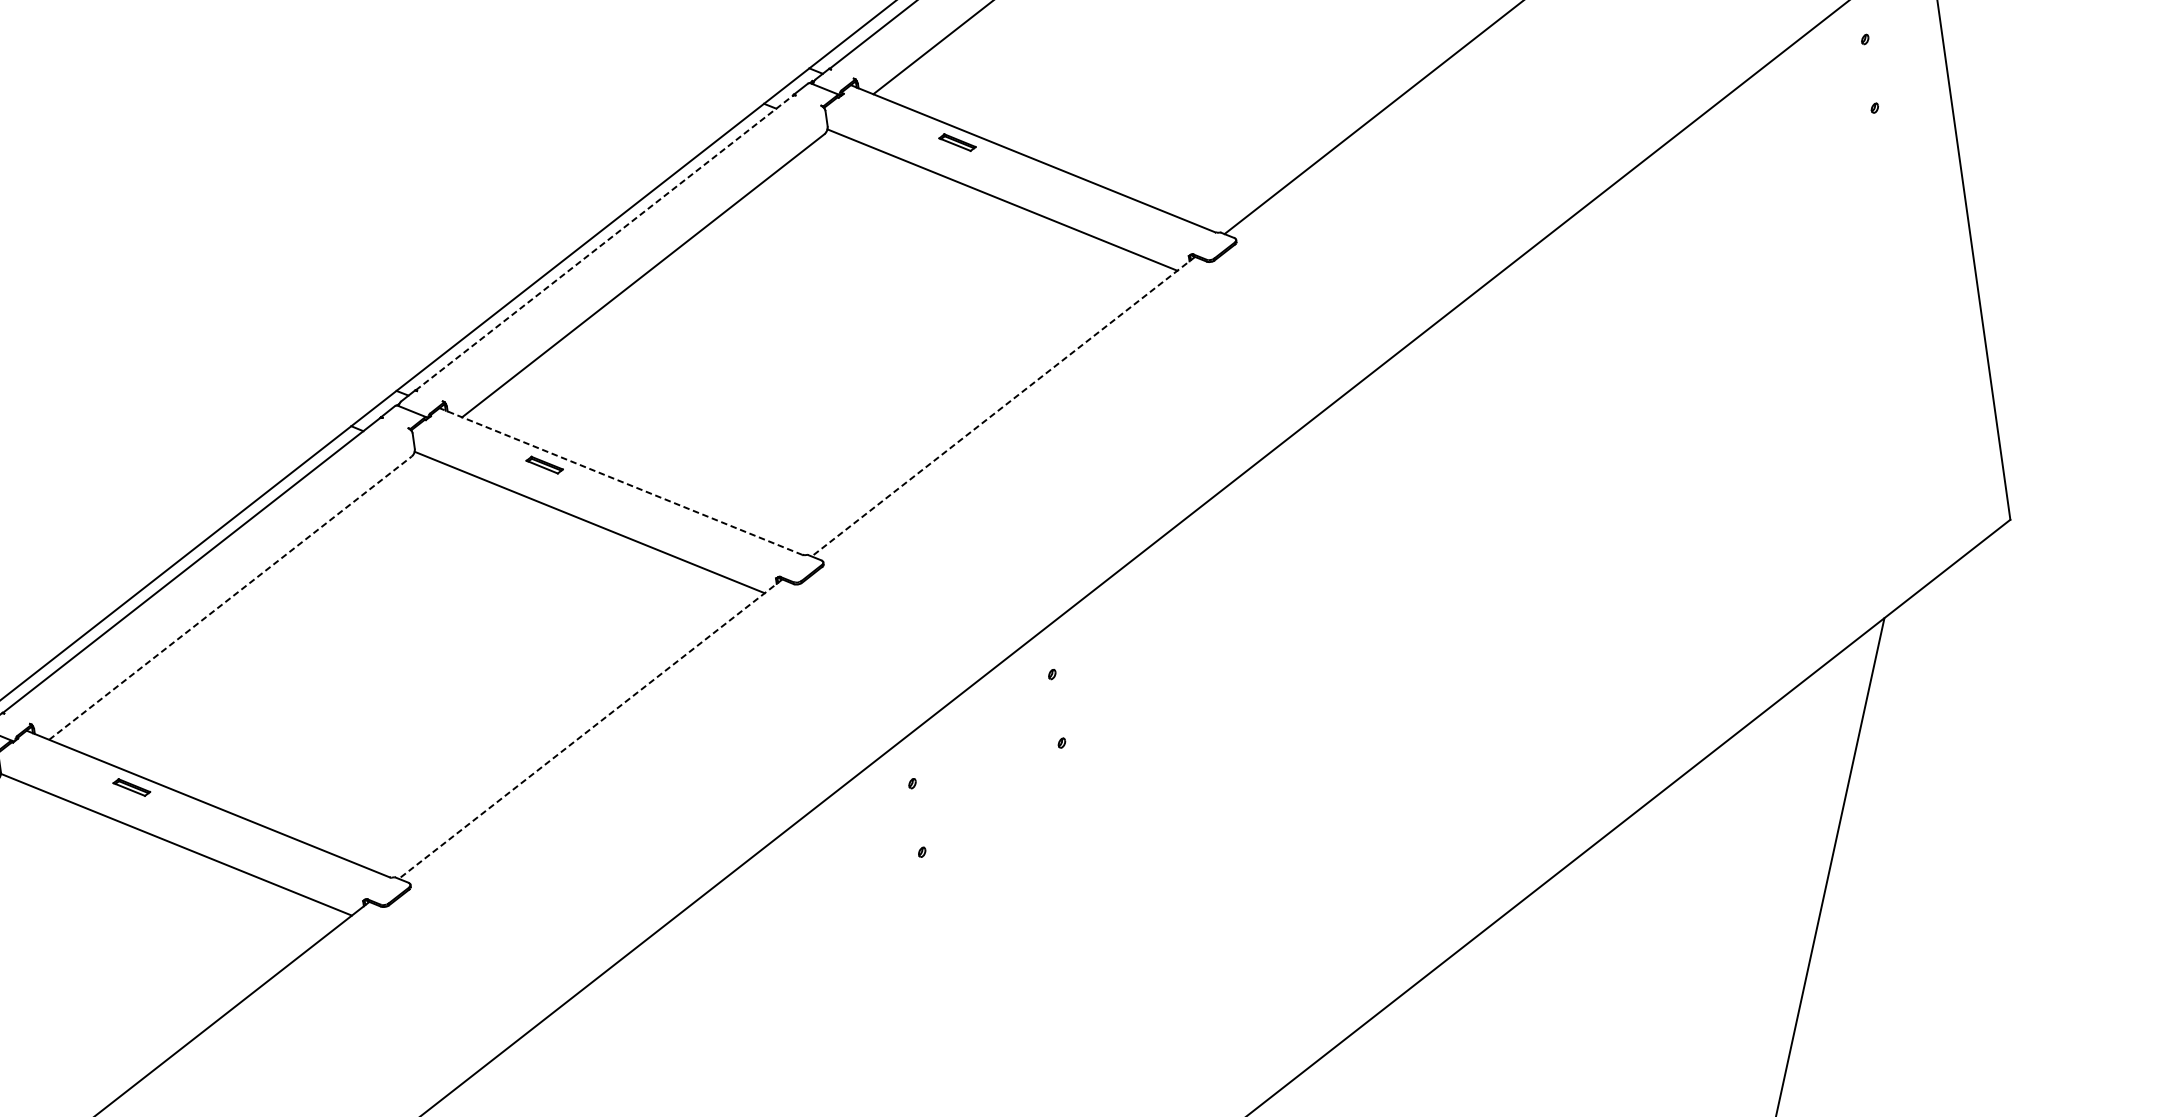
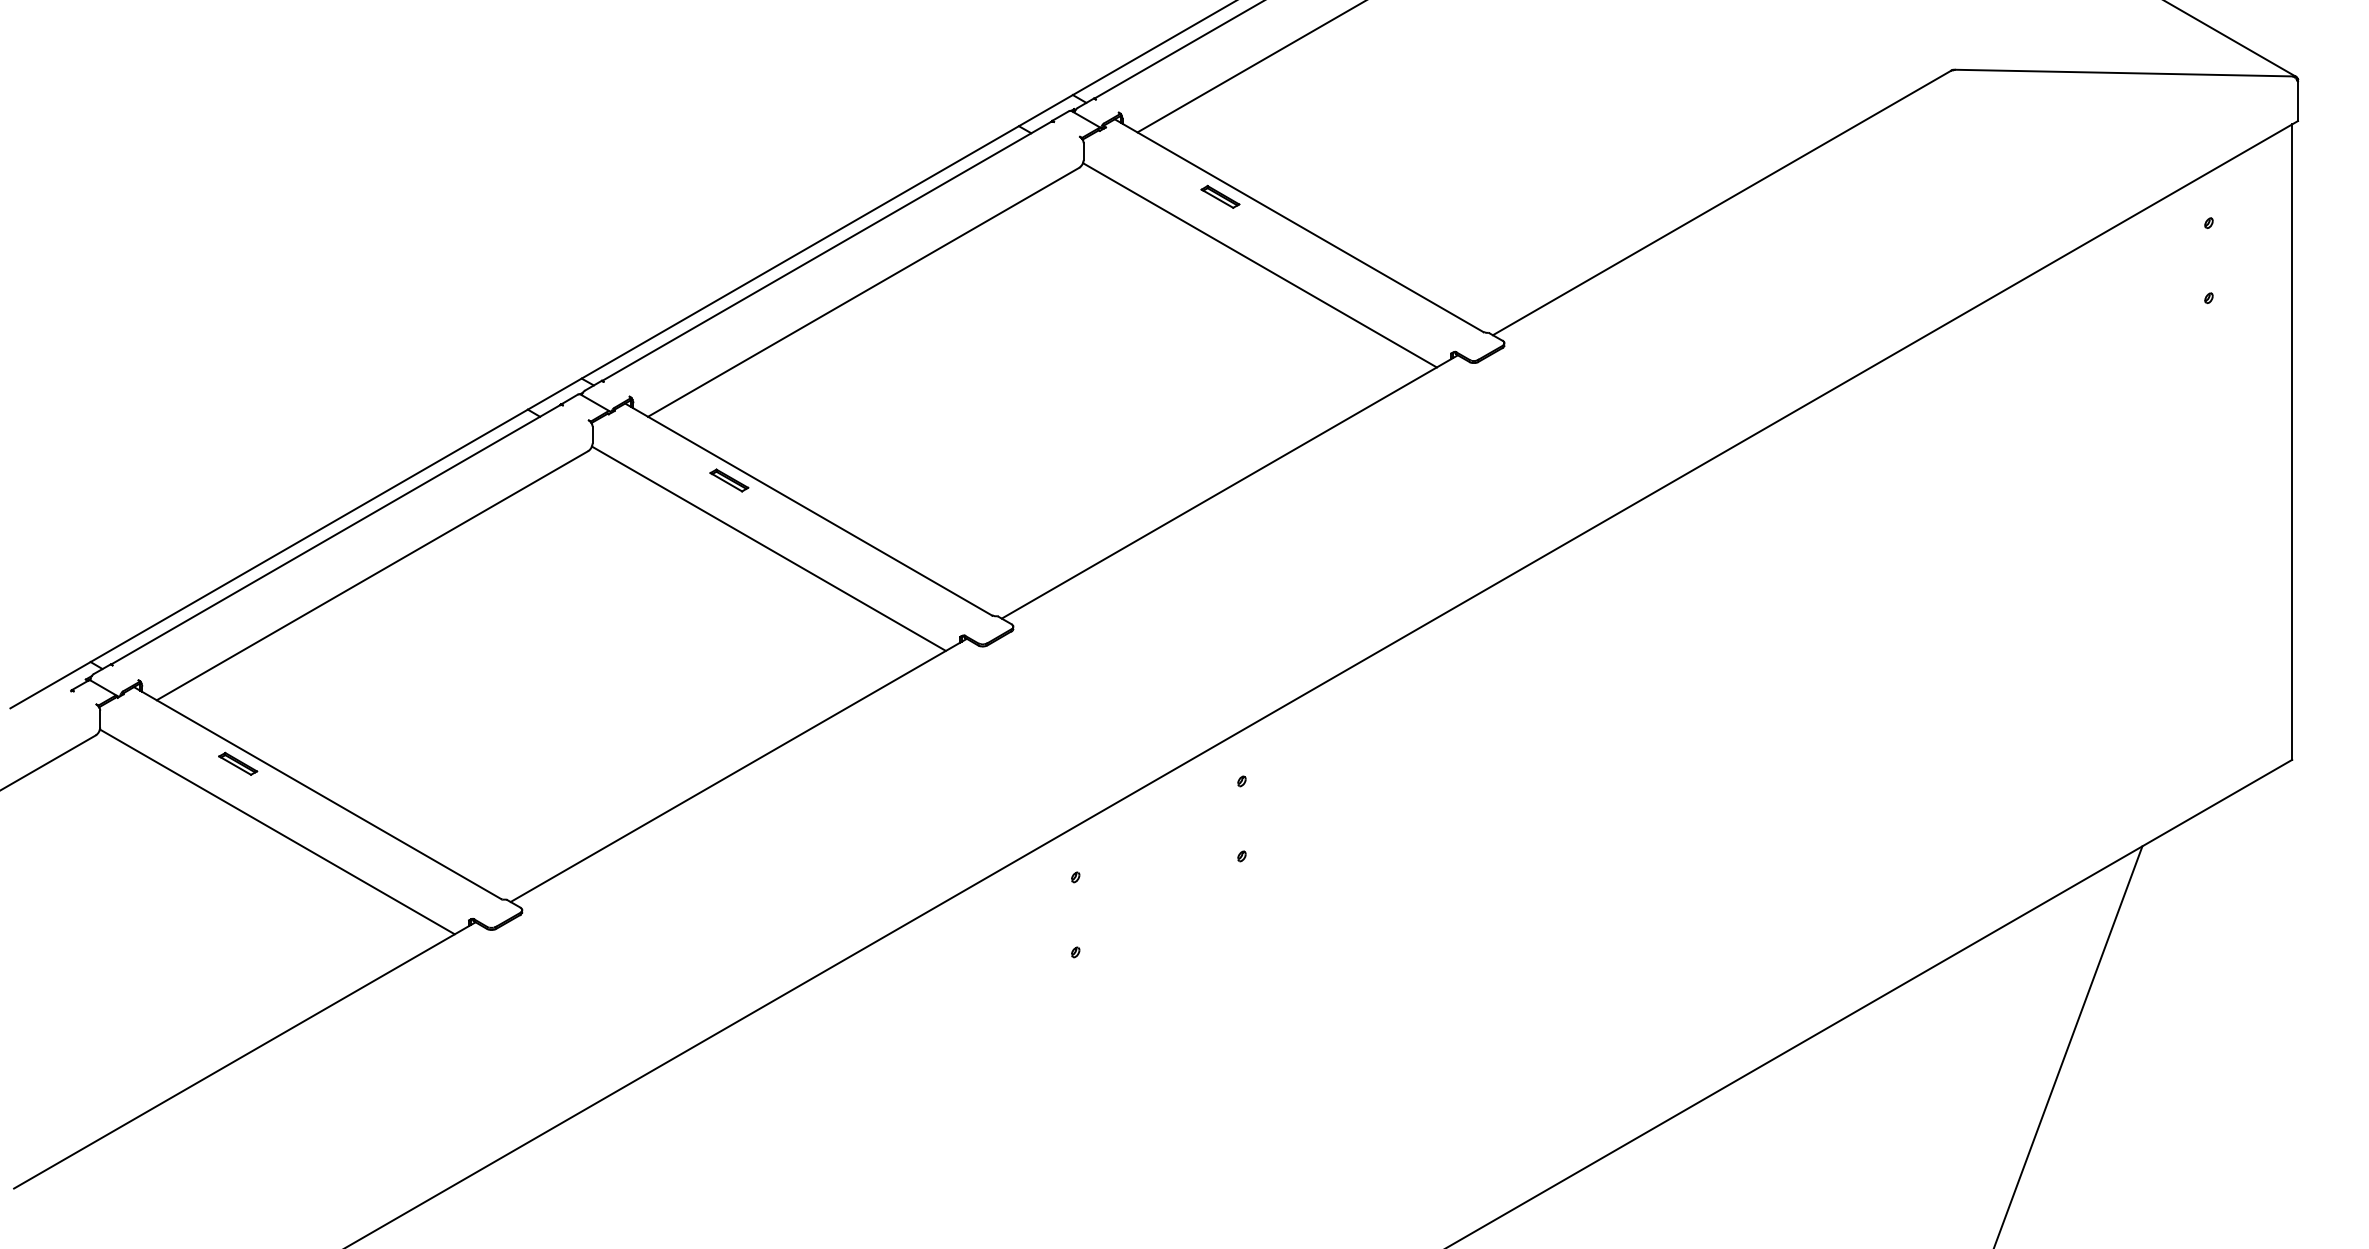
line: (605, 243) -> (827, 251), dashed -> solid
line: (1003, 407) -> (1229, 487), dashed -> solid
line: (620, 481) -> (808, 509), dashed -> solid
line: (230, 597) -> (372, 575), dashed -> solid
line: (590, 729) -> (738, 770), dashed -> solid

